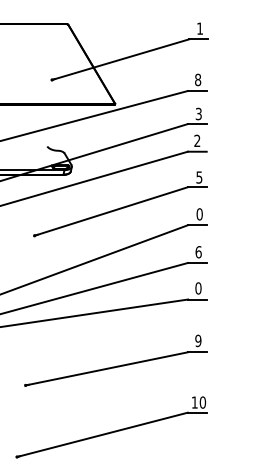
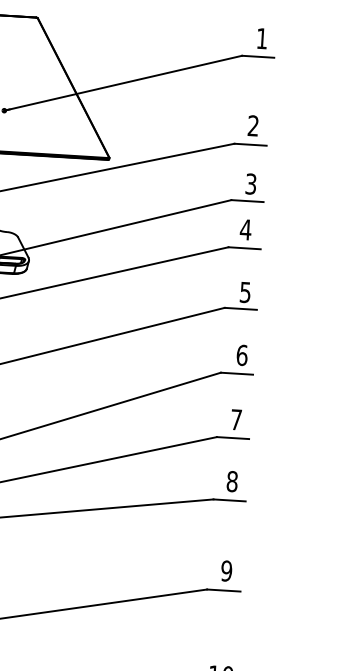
text: (198, 80) -> (254, 126), 8 -> 2
text: (197, 140) -> (246, 229), 2 -> 4
text: (199, 214) -> (241, 355), 0 -> 6
text: (198, 252) -> (236, 420), 6 -> 7
text: (198, 288) -> (232, 481), 0 -> 8

